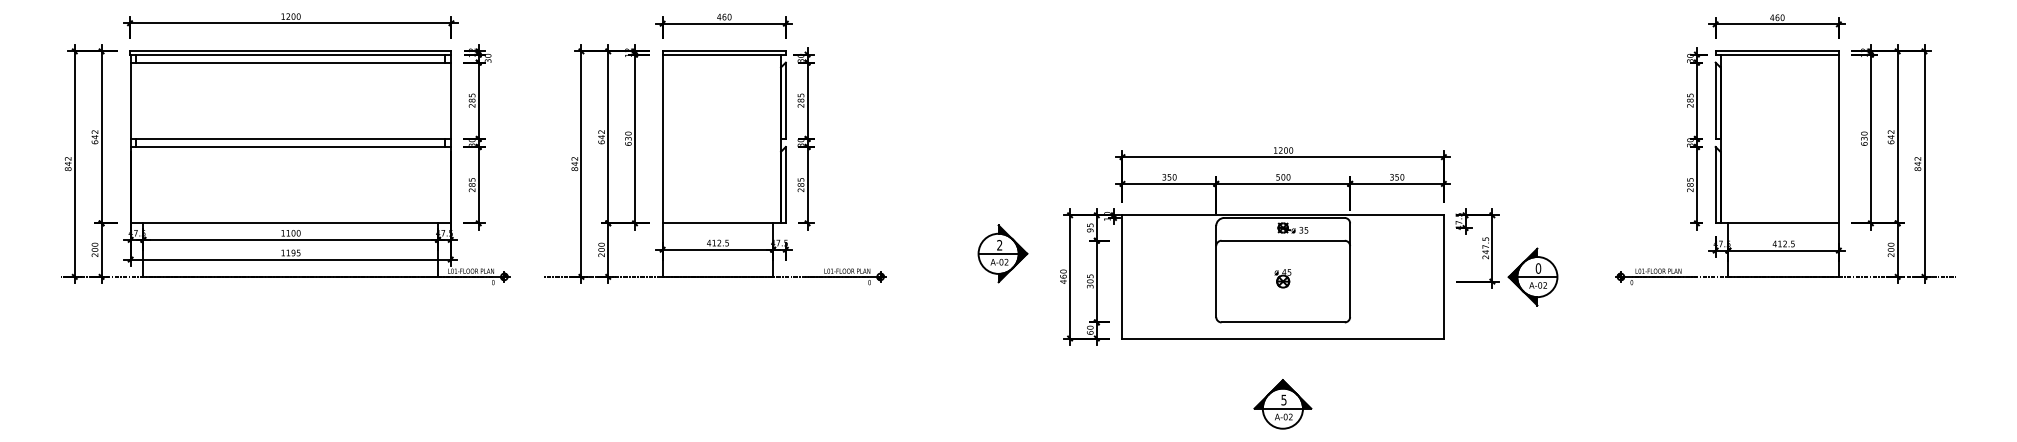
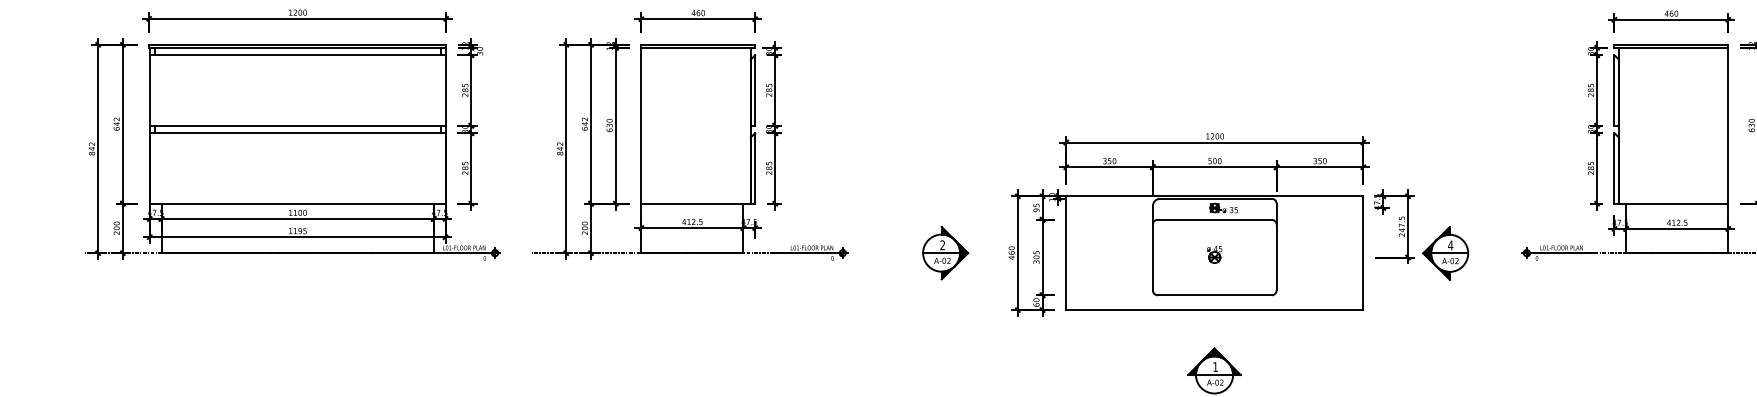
part: (1002, 253) -> (945, 252), moved
text: (1538, 268) -> (1450, 245), 0 -> 4
text: (1283, 399) -> (1215, 366), 5 -> 1

